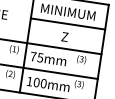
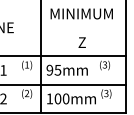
line: (68, 24) -> (83, 27), removed
text: (33, 56) -> (49, 69), 75mm -> 95mm

